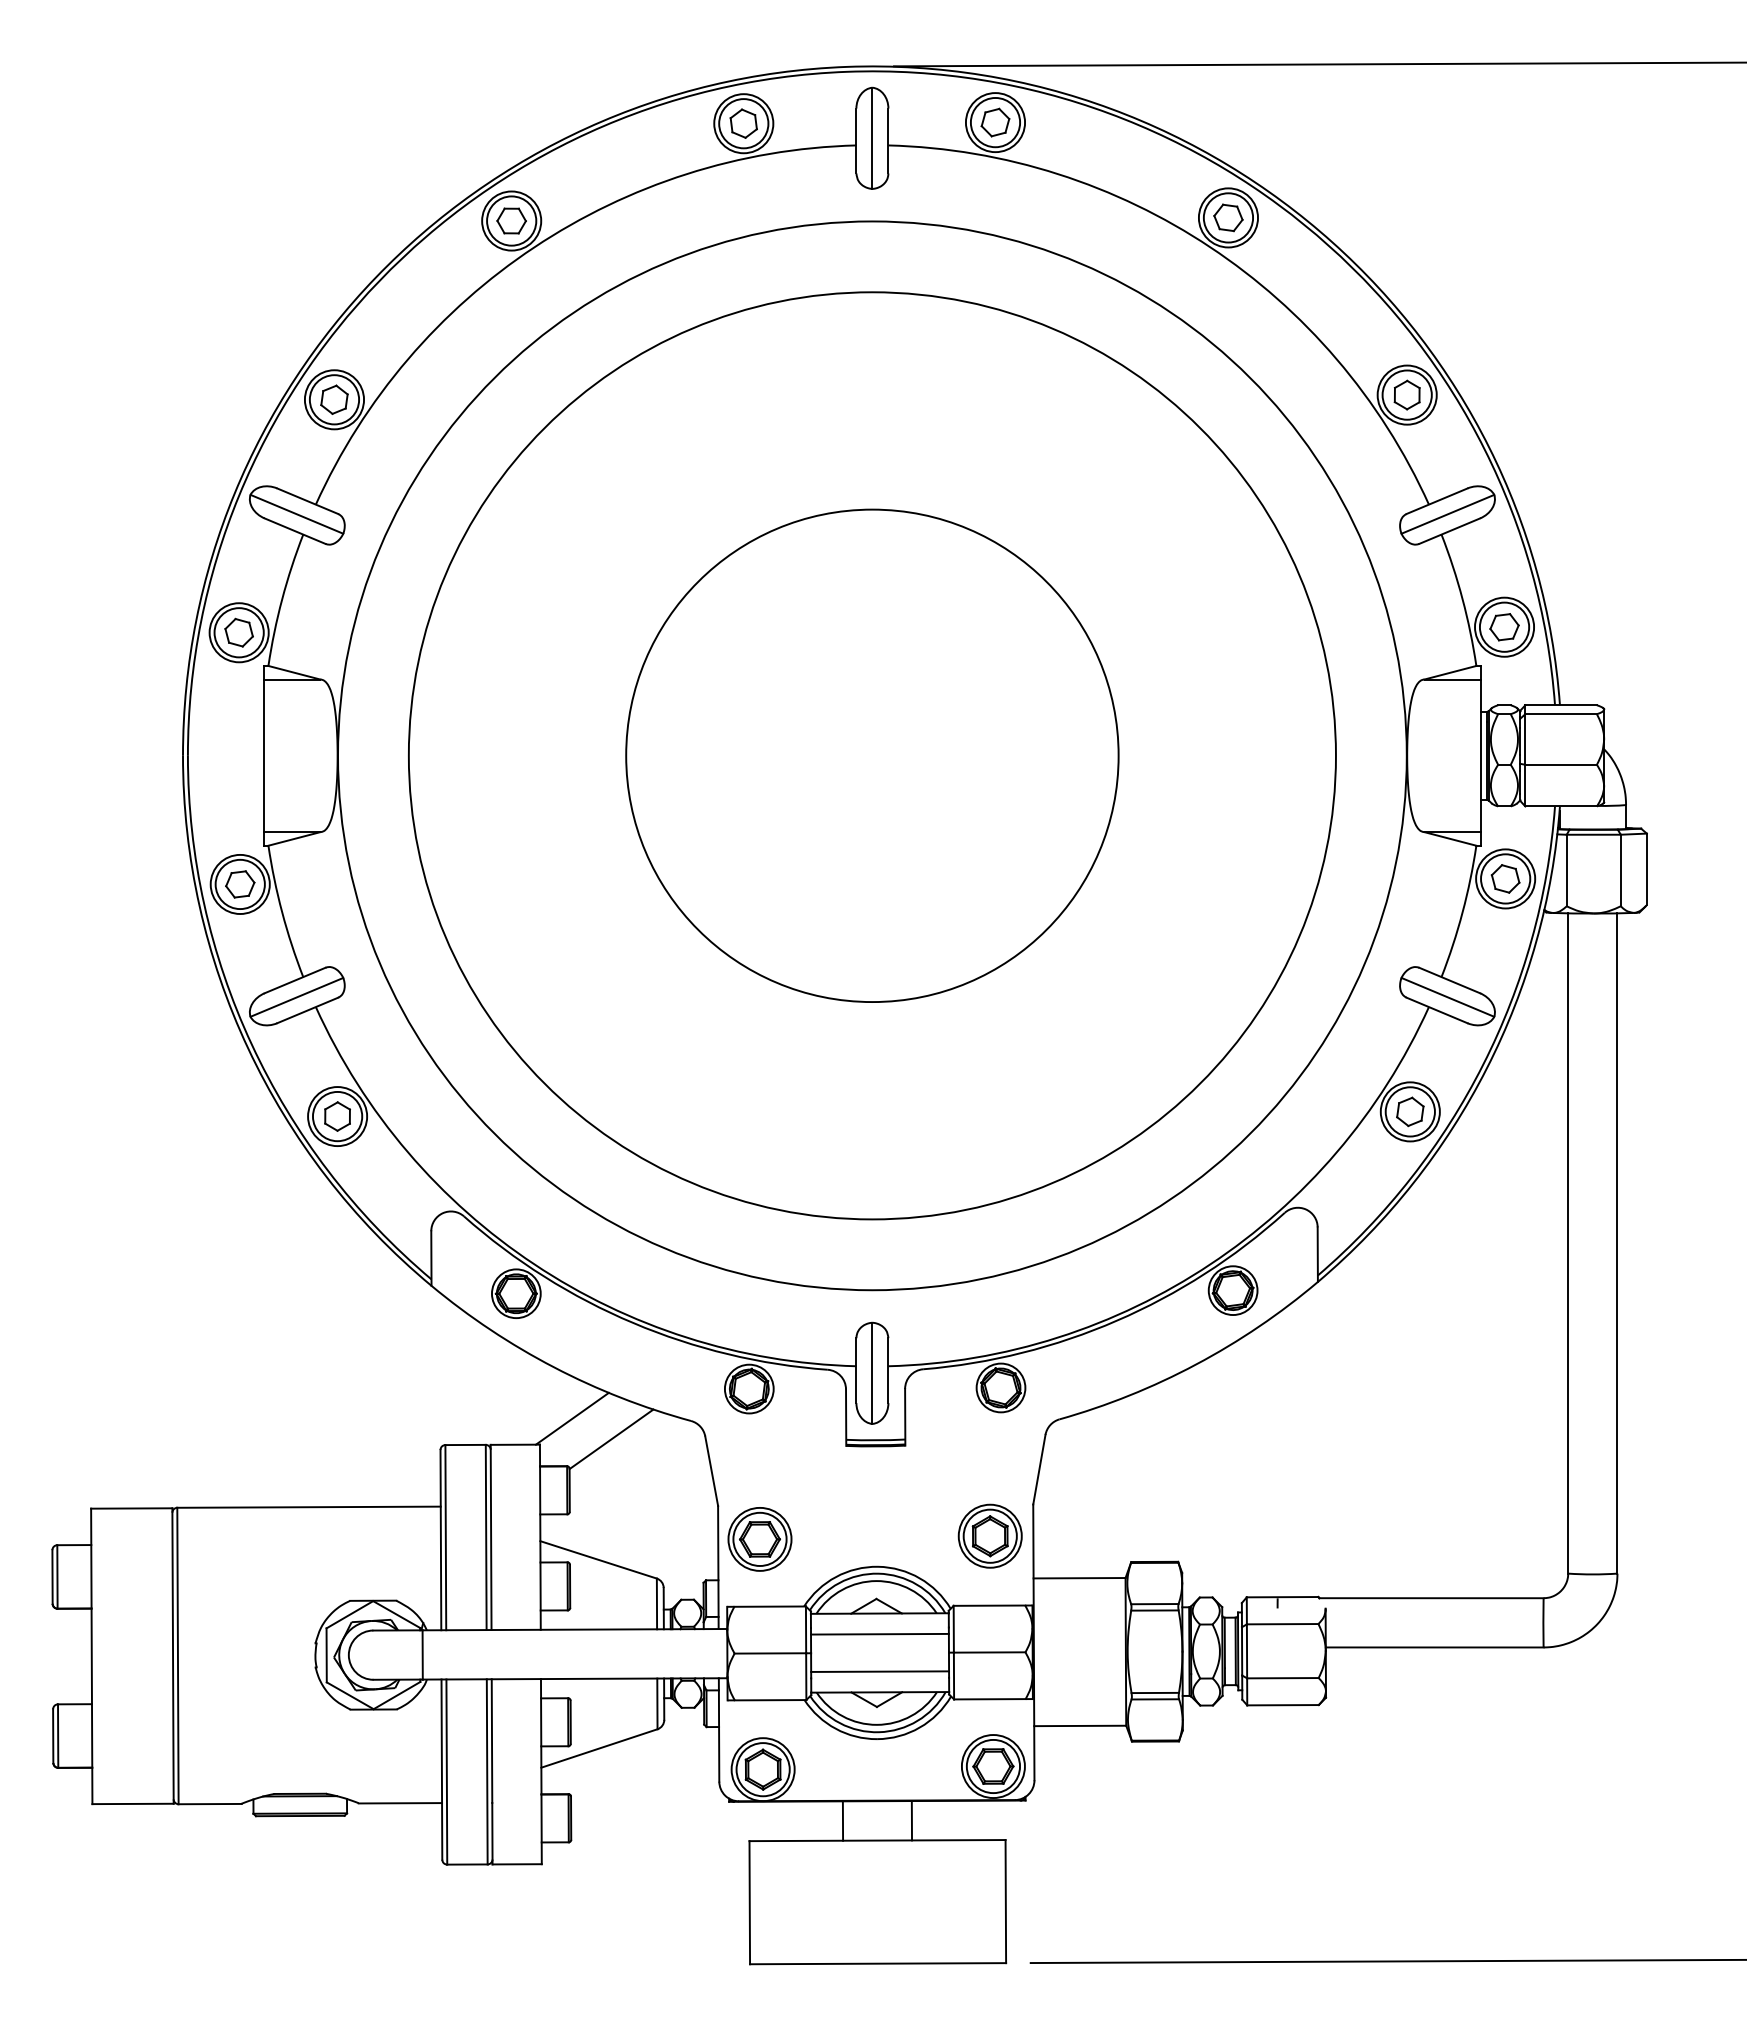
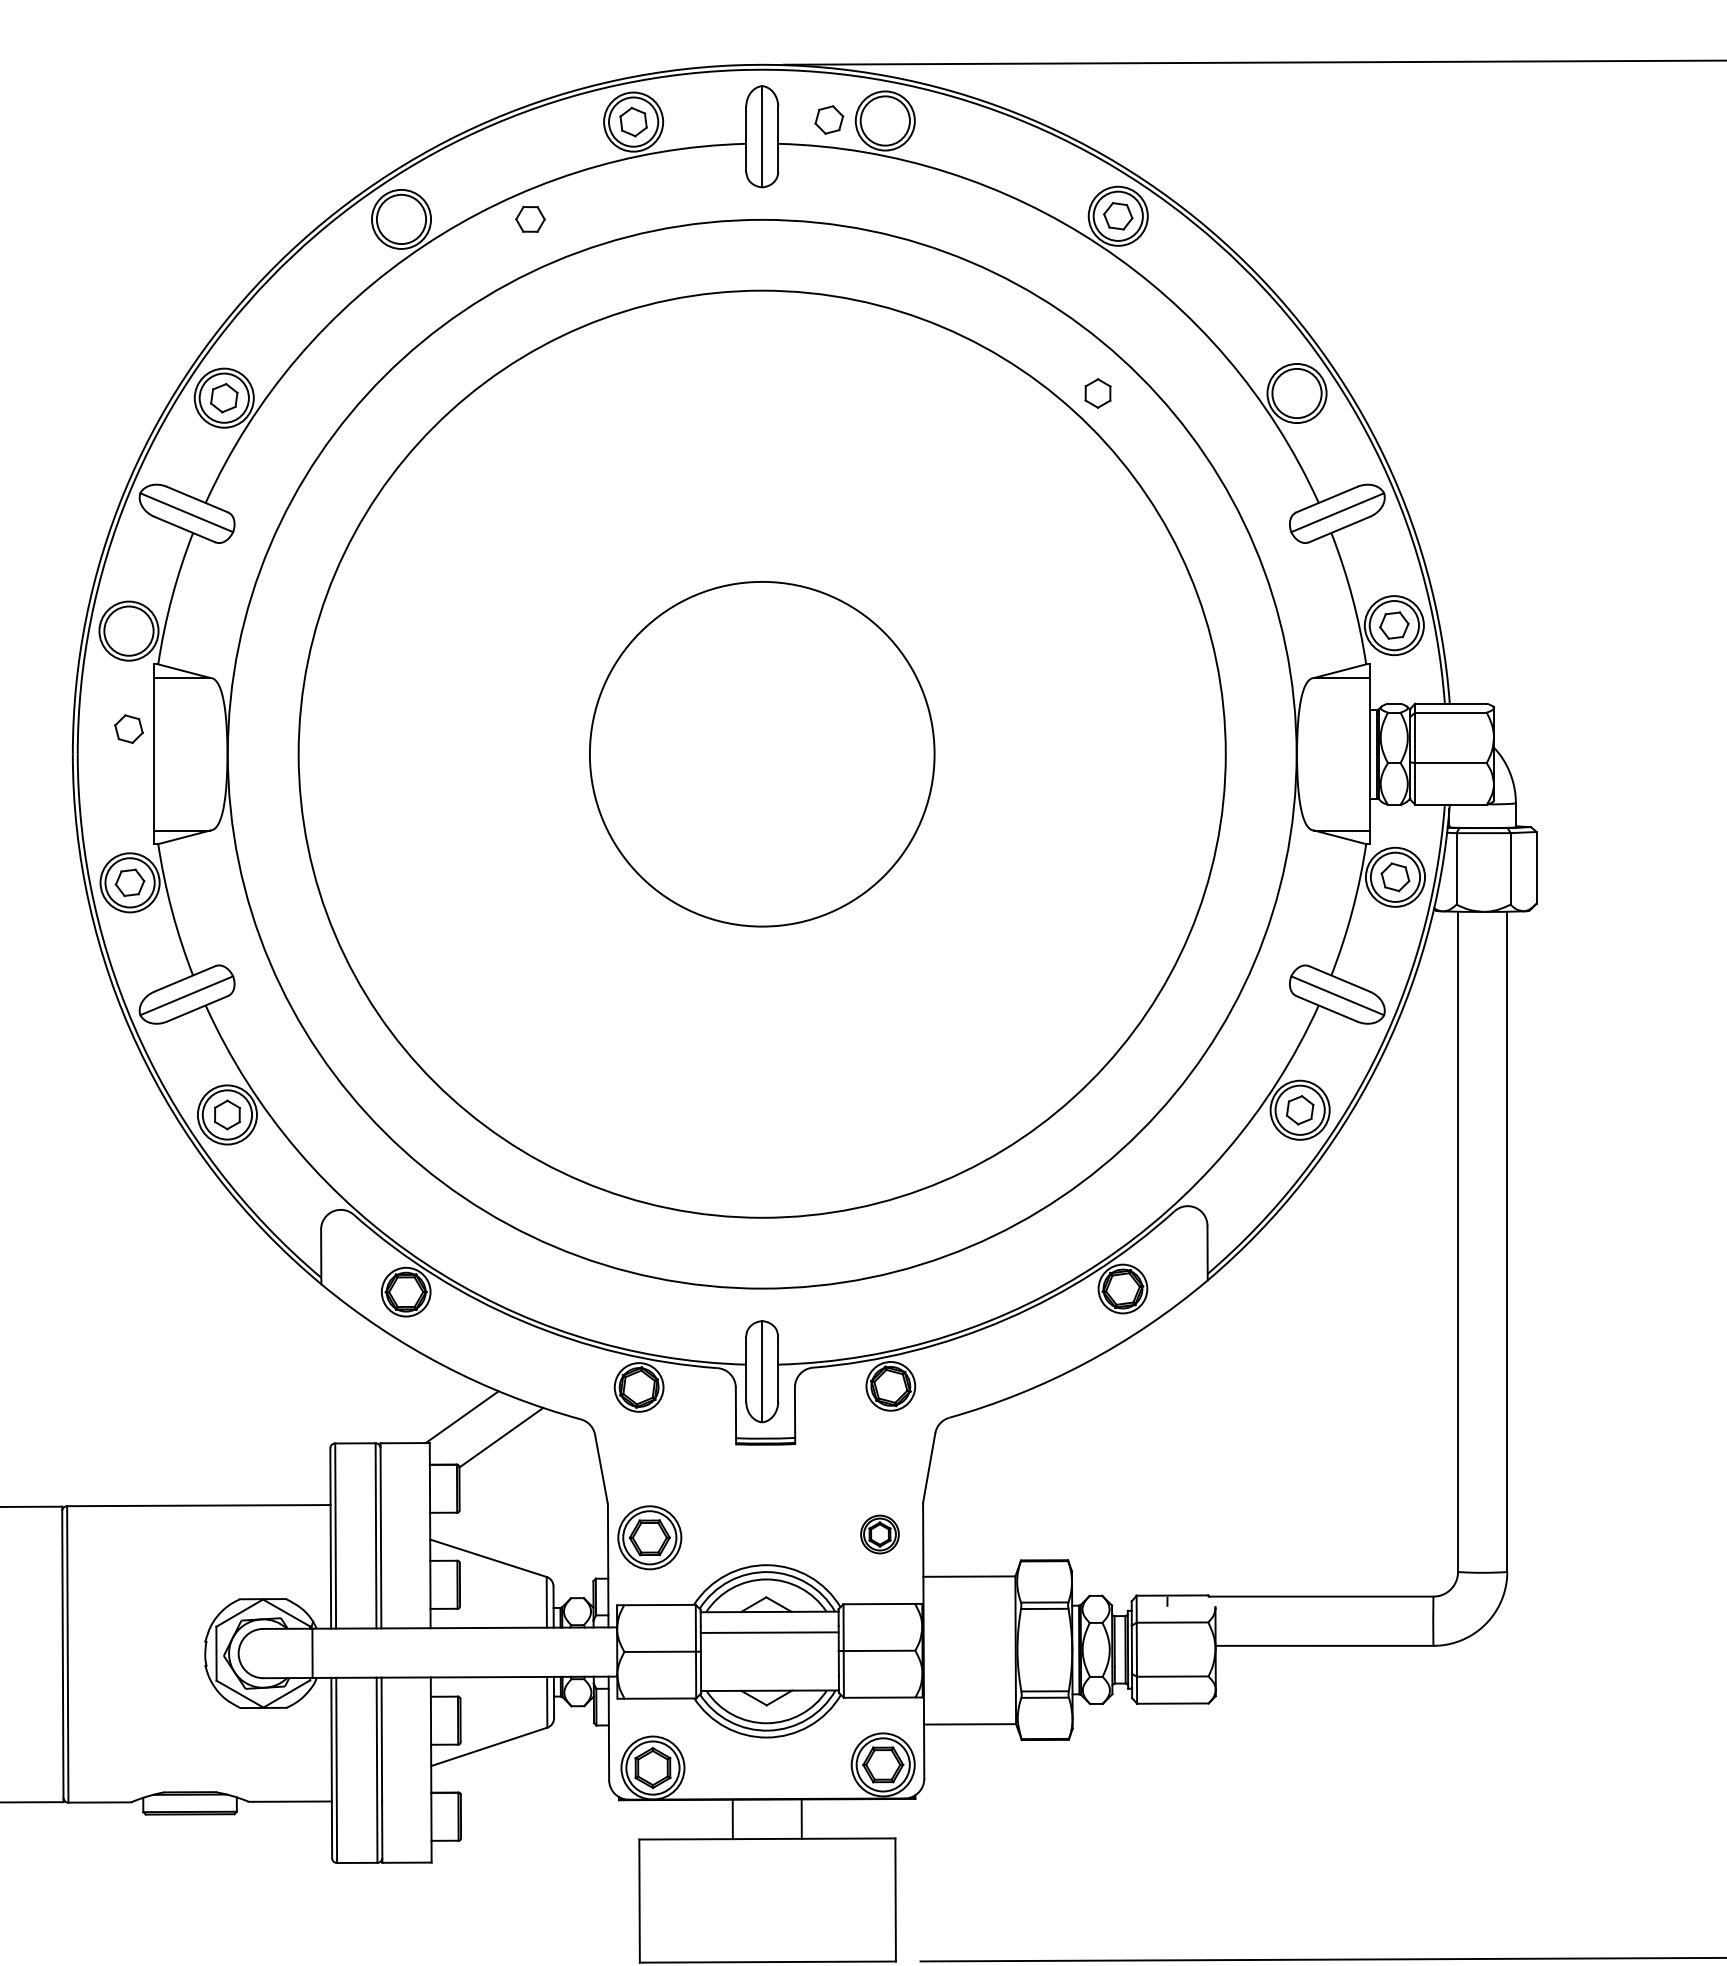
part: (995, 122) -> (829, 119), moved
part: (511, 220) -> (530, 218), moved
part: (1406, 394) -> (1097, 392), moved
part: (238, 632) -> (128, 728), moved
circle: (872, 755) -> (762, 753), size x0.7
part: (989, 1535) -> (879, 1533), size x0.6
line: (880, 1671) -> (770, 1669), removed

